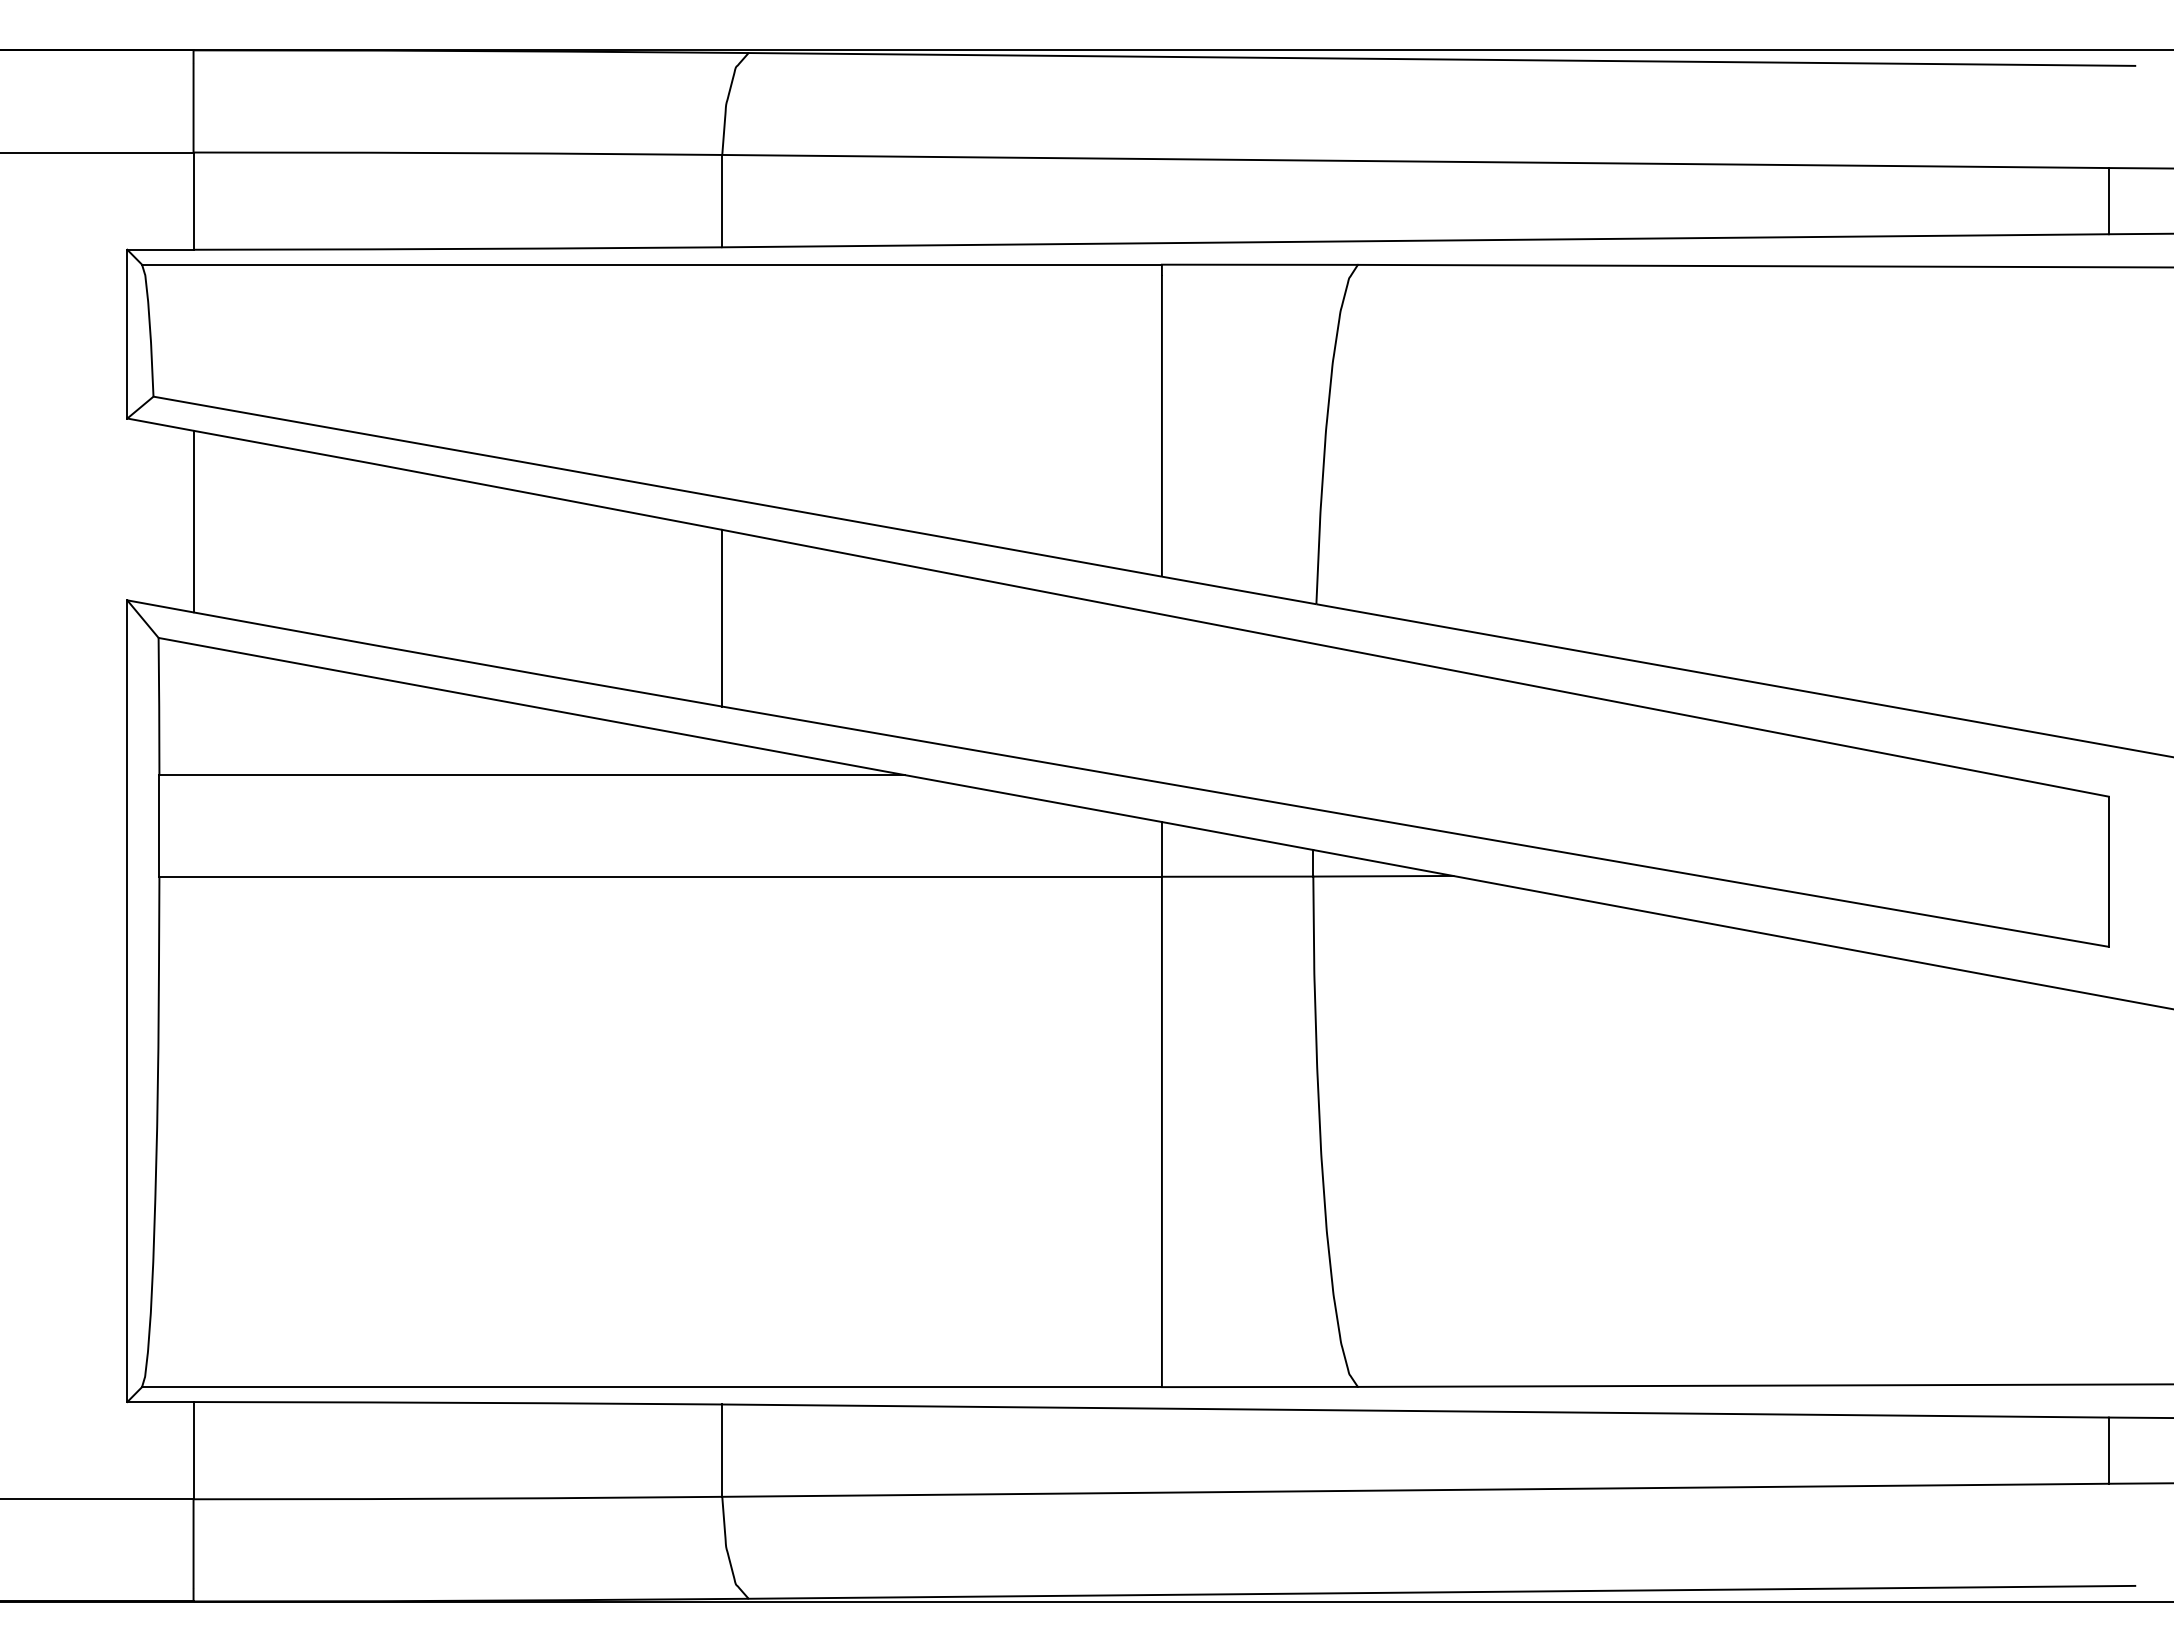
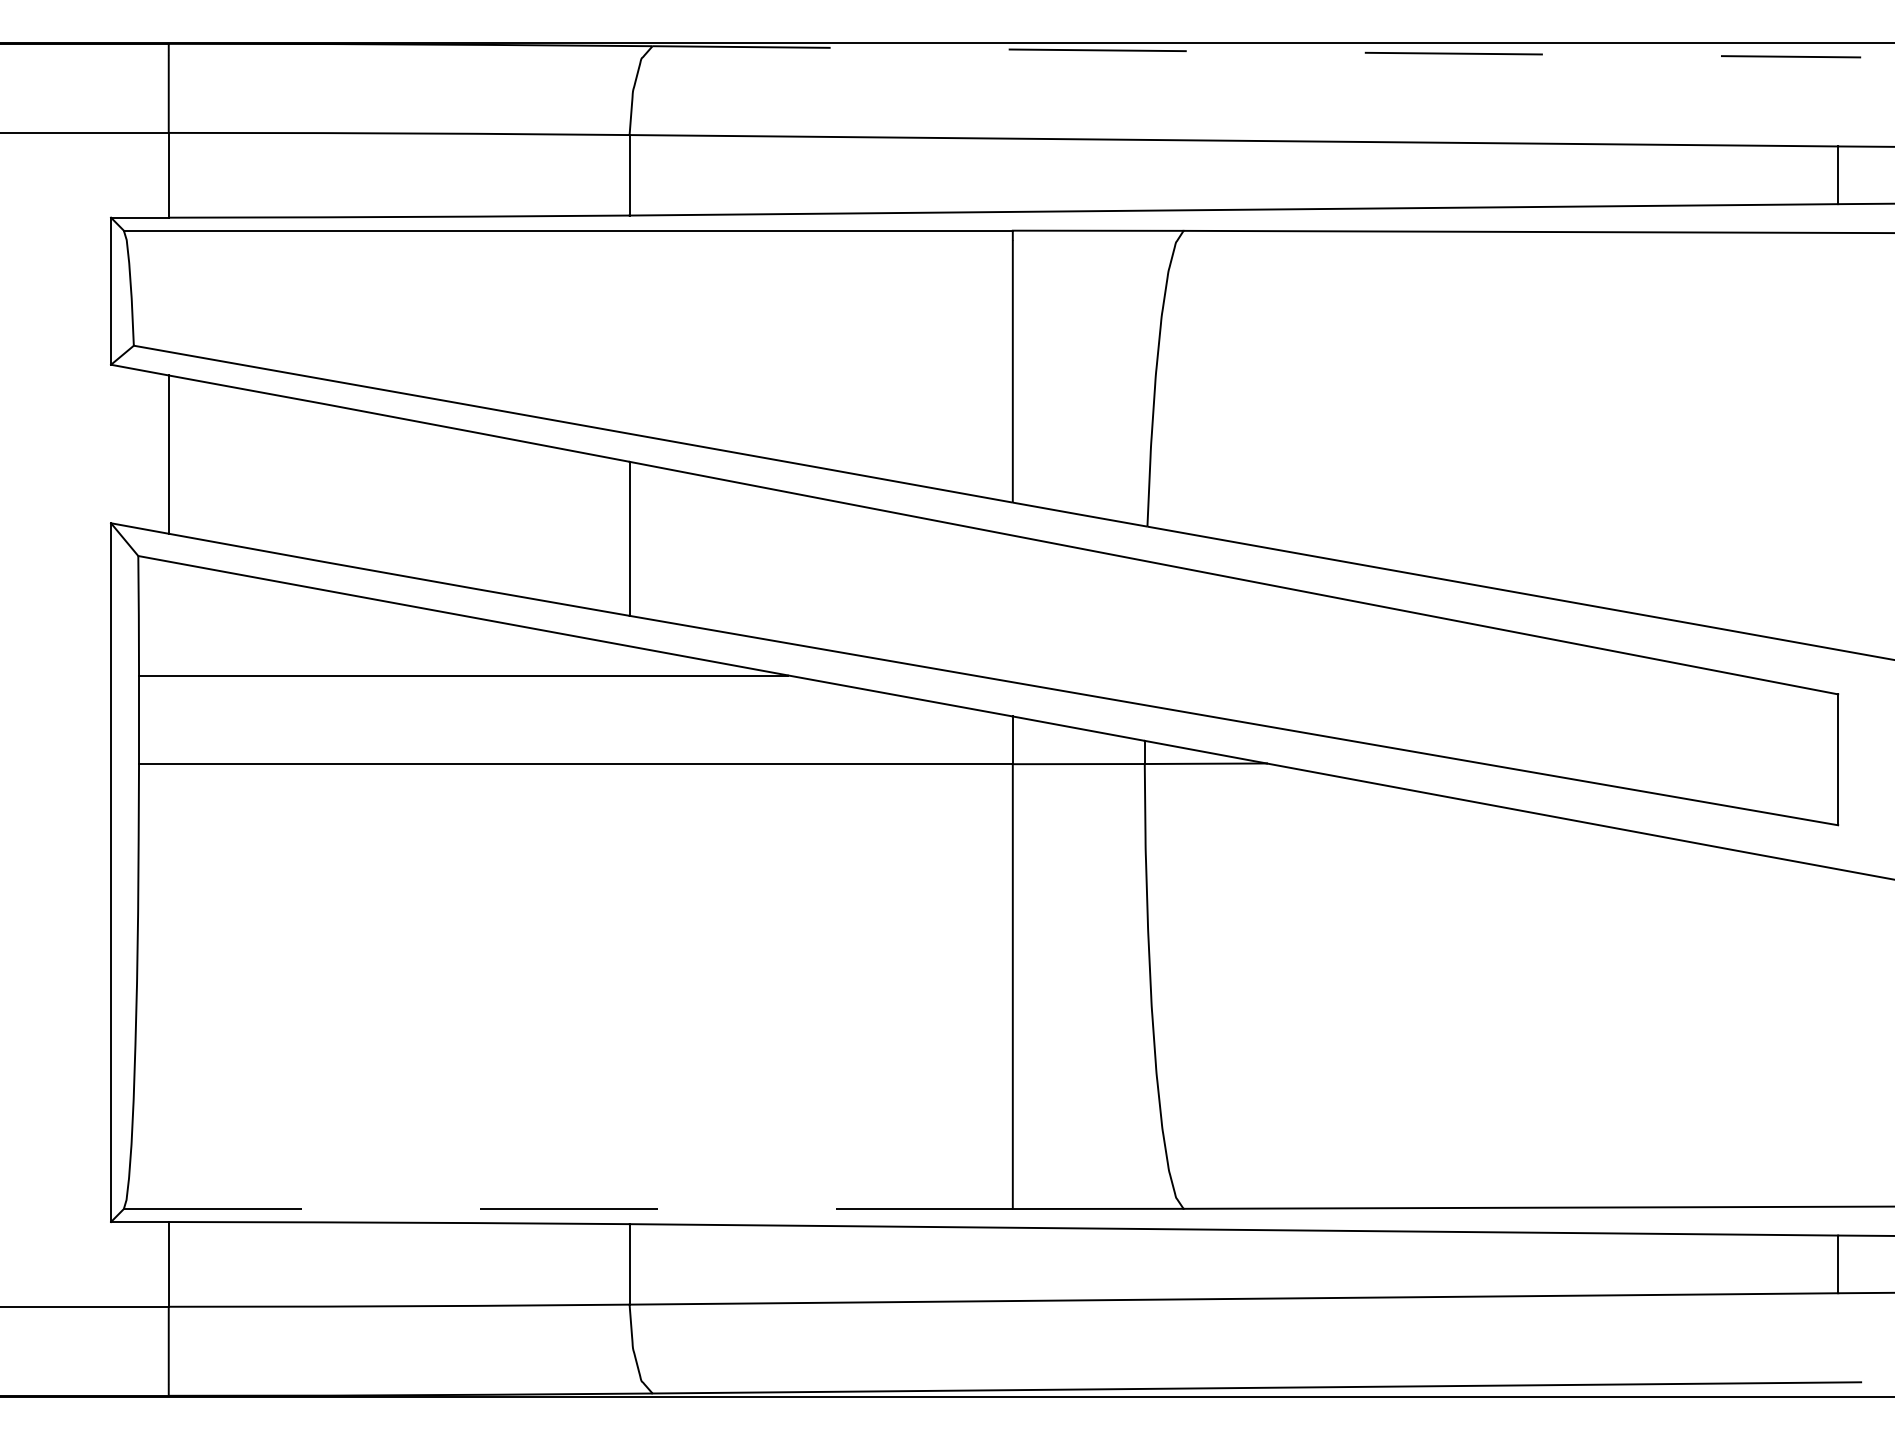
line: (1442, 59) -> (1257, 51), solid -> dashed
line: (652, 1387) -> (568, 1209), solid -> dashed

